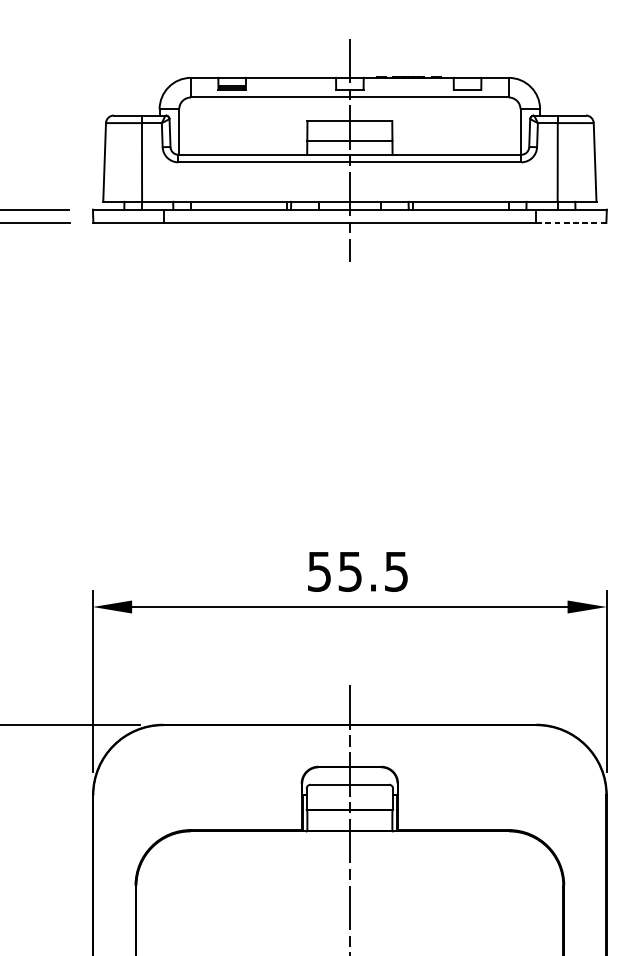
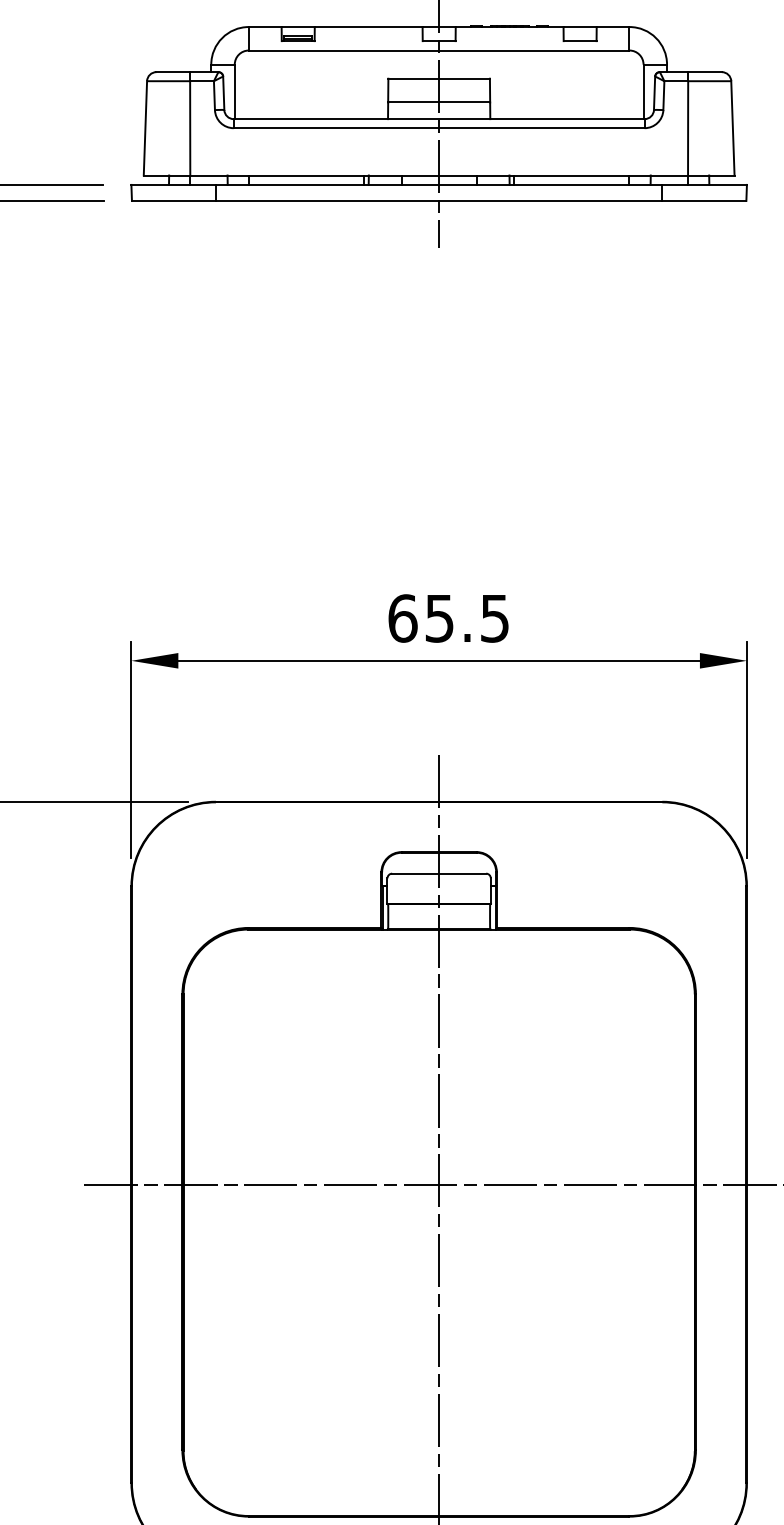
line: (570, 222) -> (703, 200), dashed -> solid
text: (319, 571) -> (402, 618), 55.5 -> 65.5

